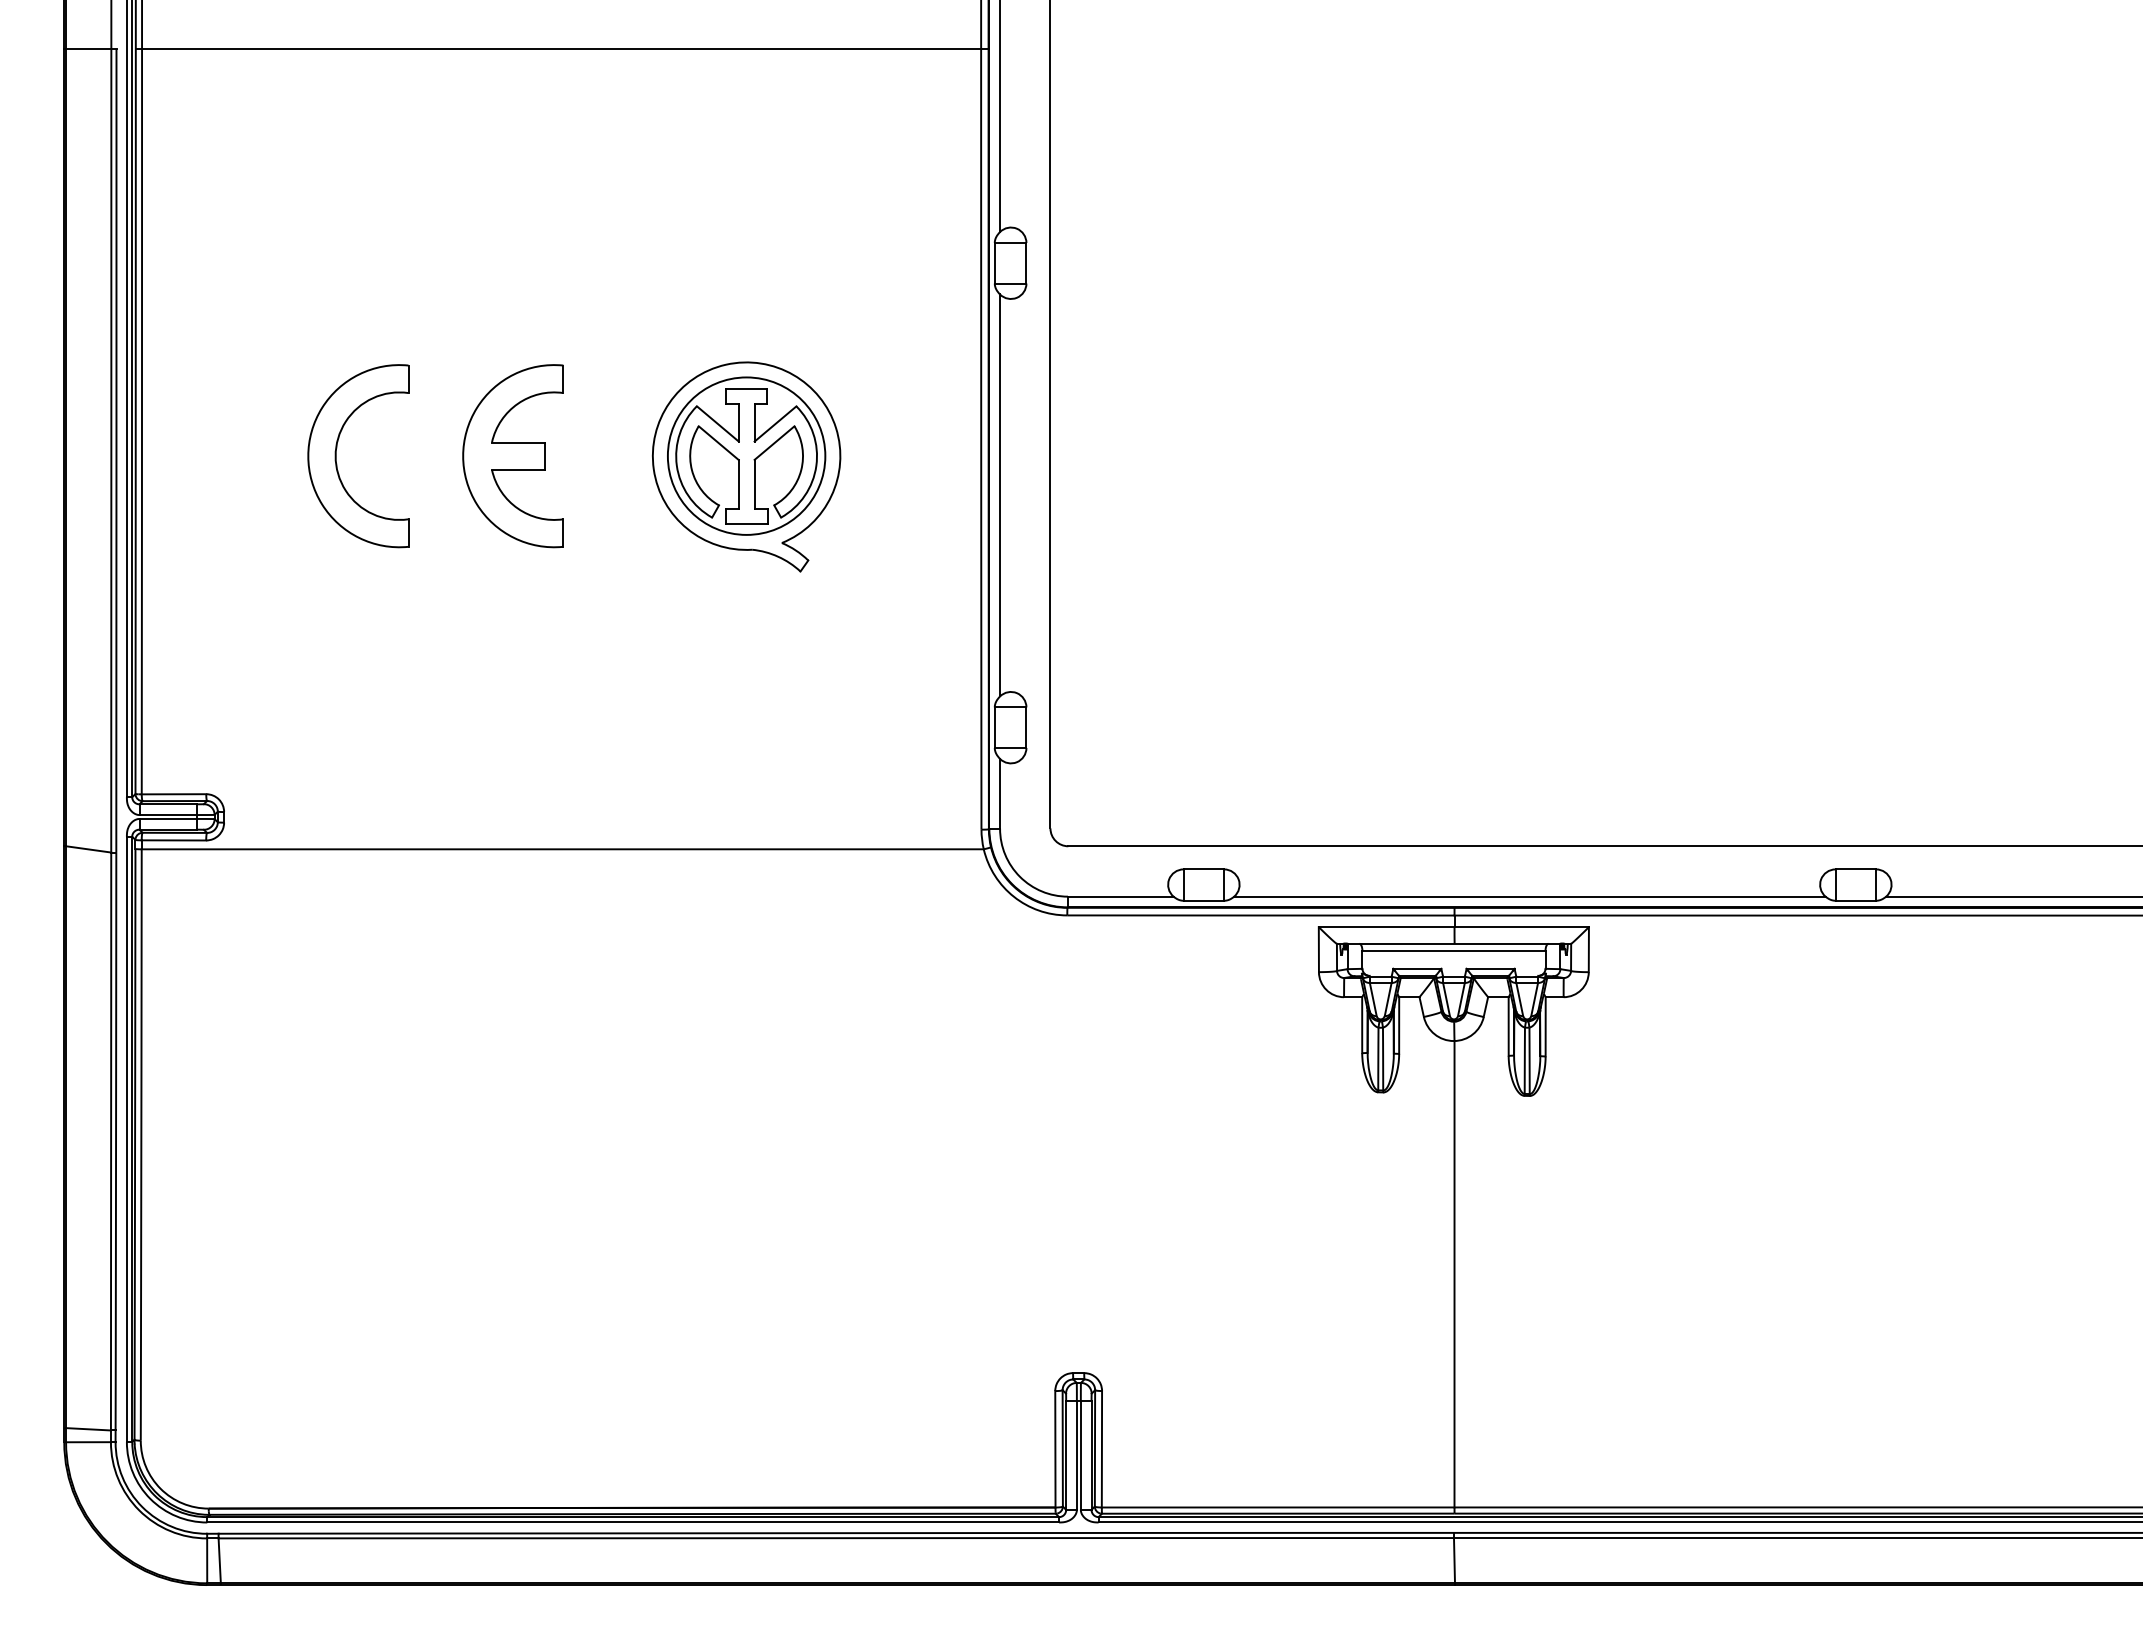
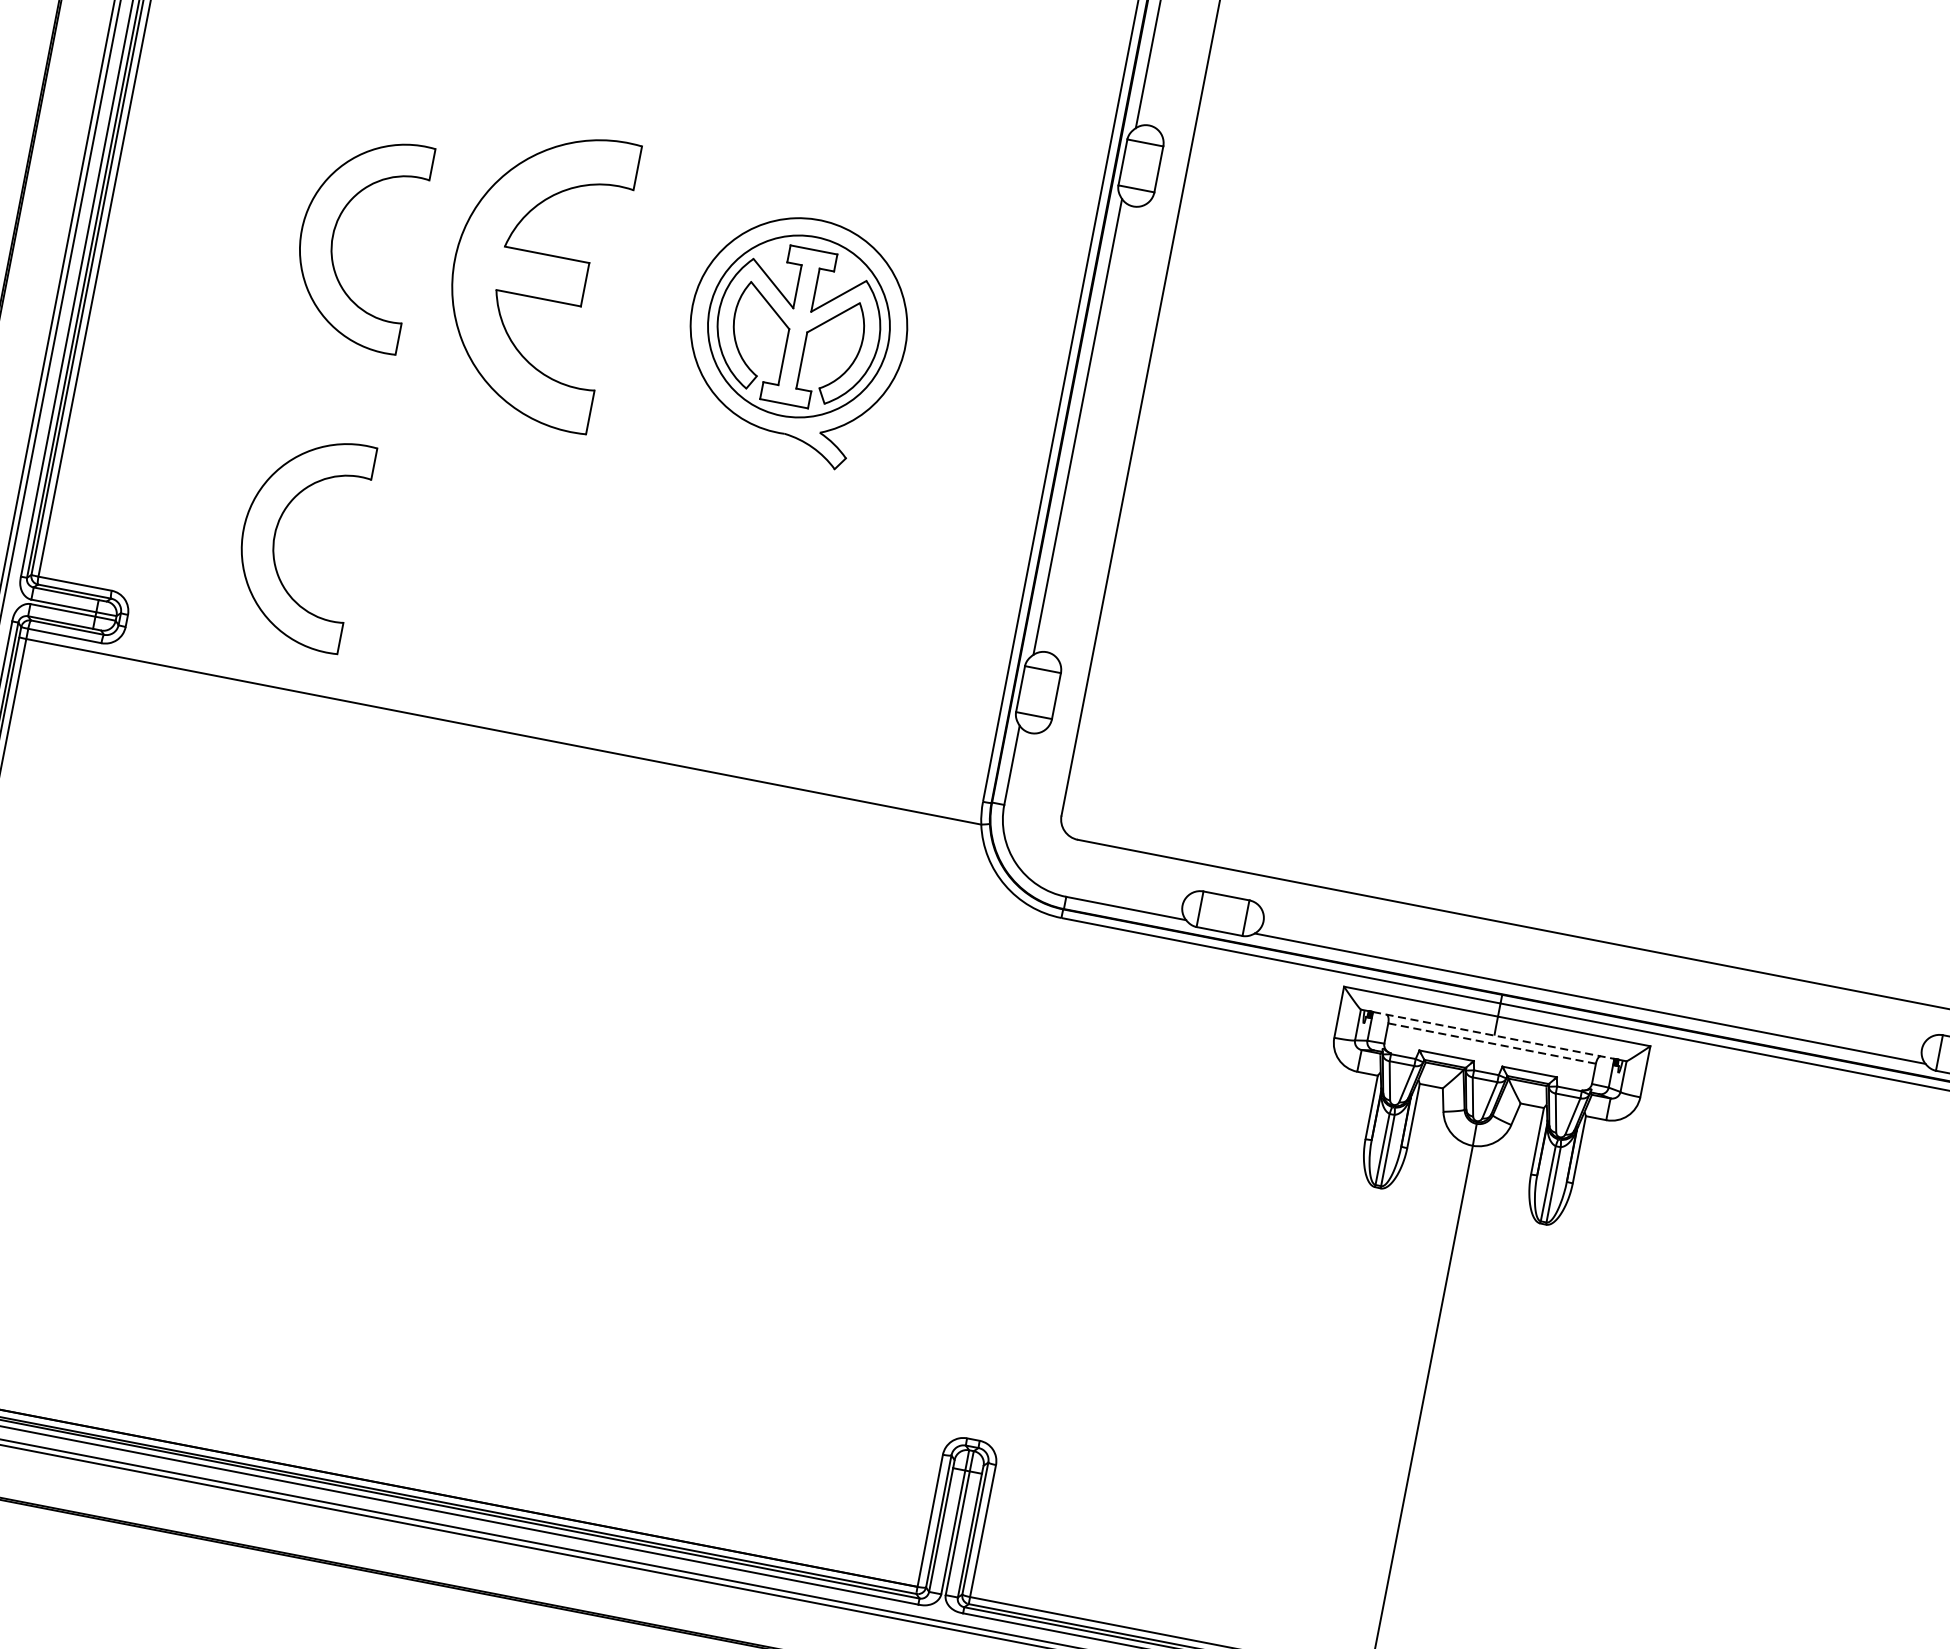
part: (512, 456) -> (533, 275), size x1.4
part: (336, 720) -> (275, 535), added
line: (1454, 943) -> (1494, 1035), solid -> dashed
line: (1453, 950) -> (1491, 1042), solid -> dashed

